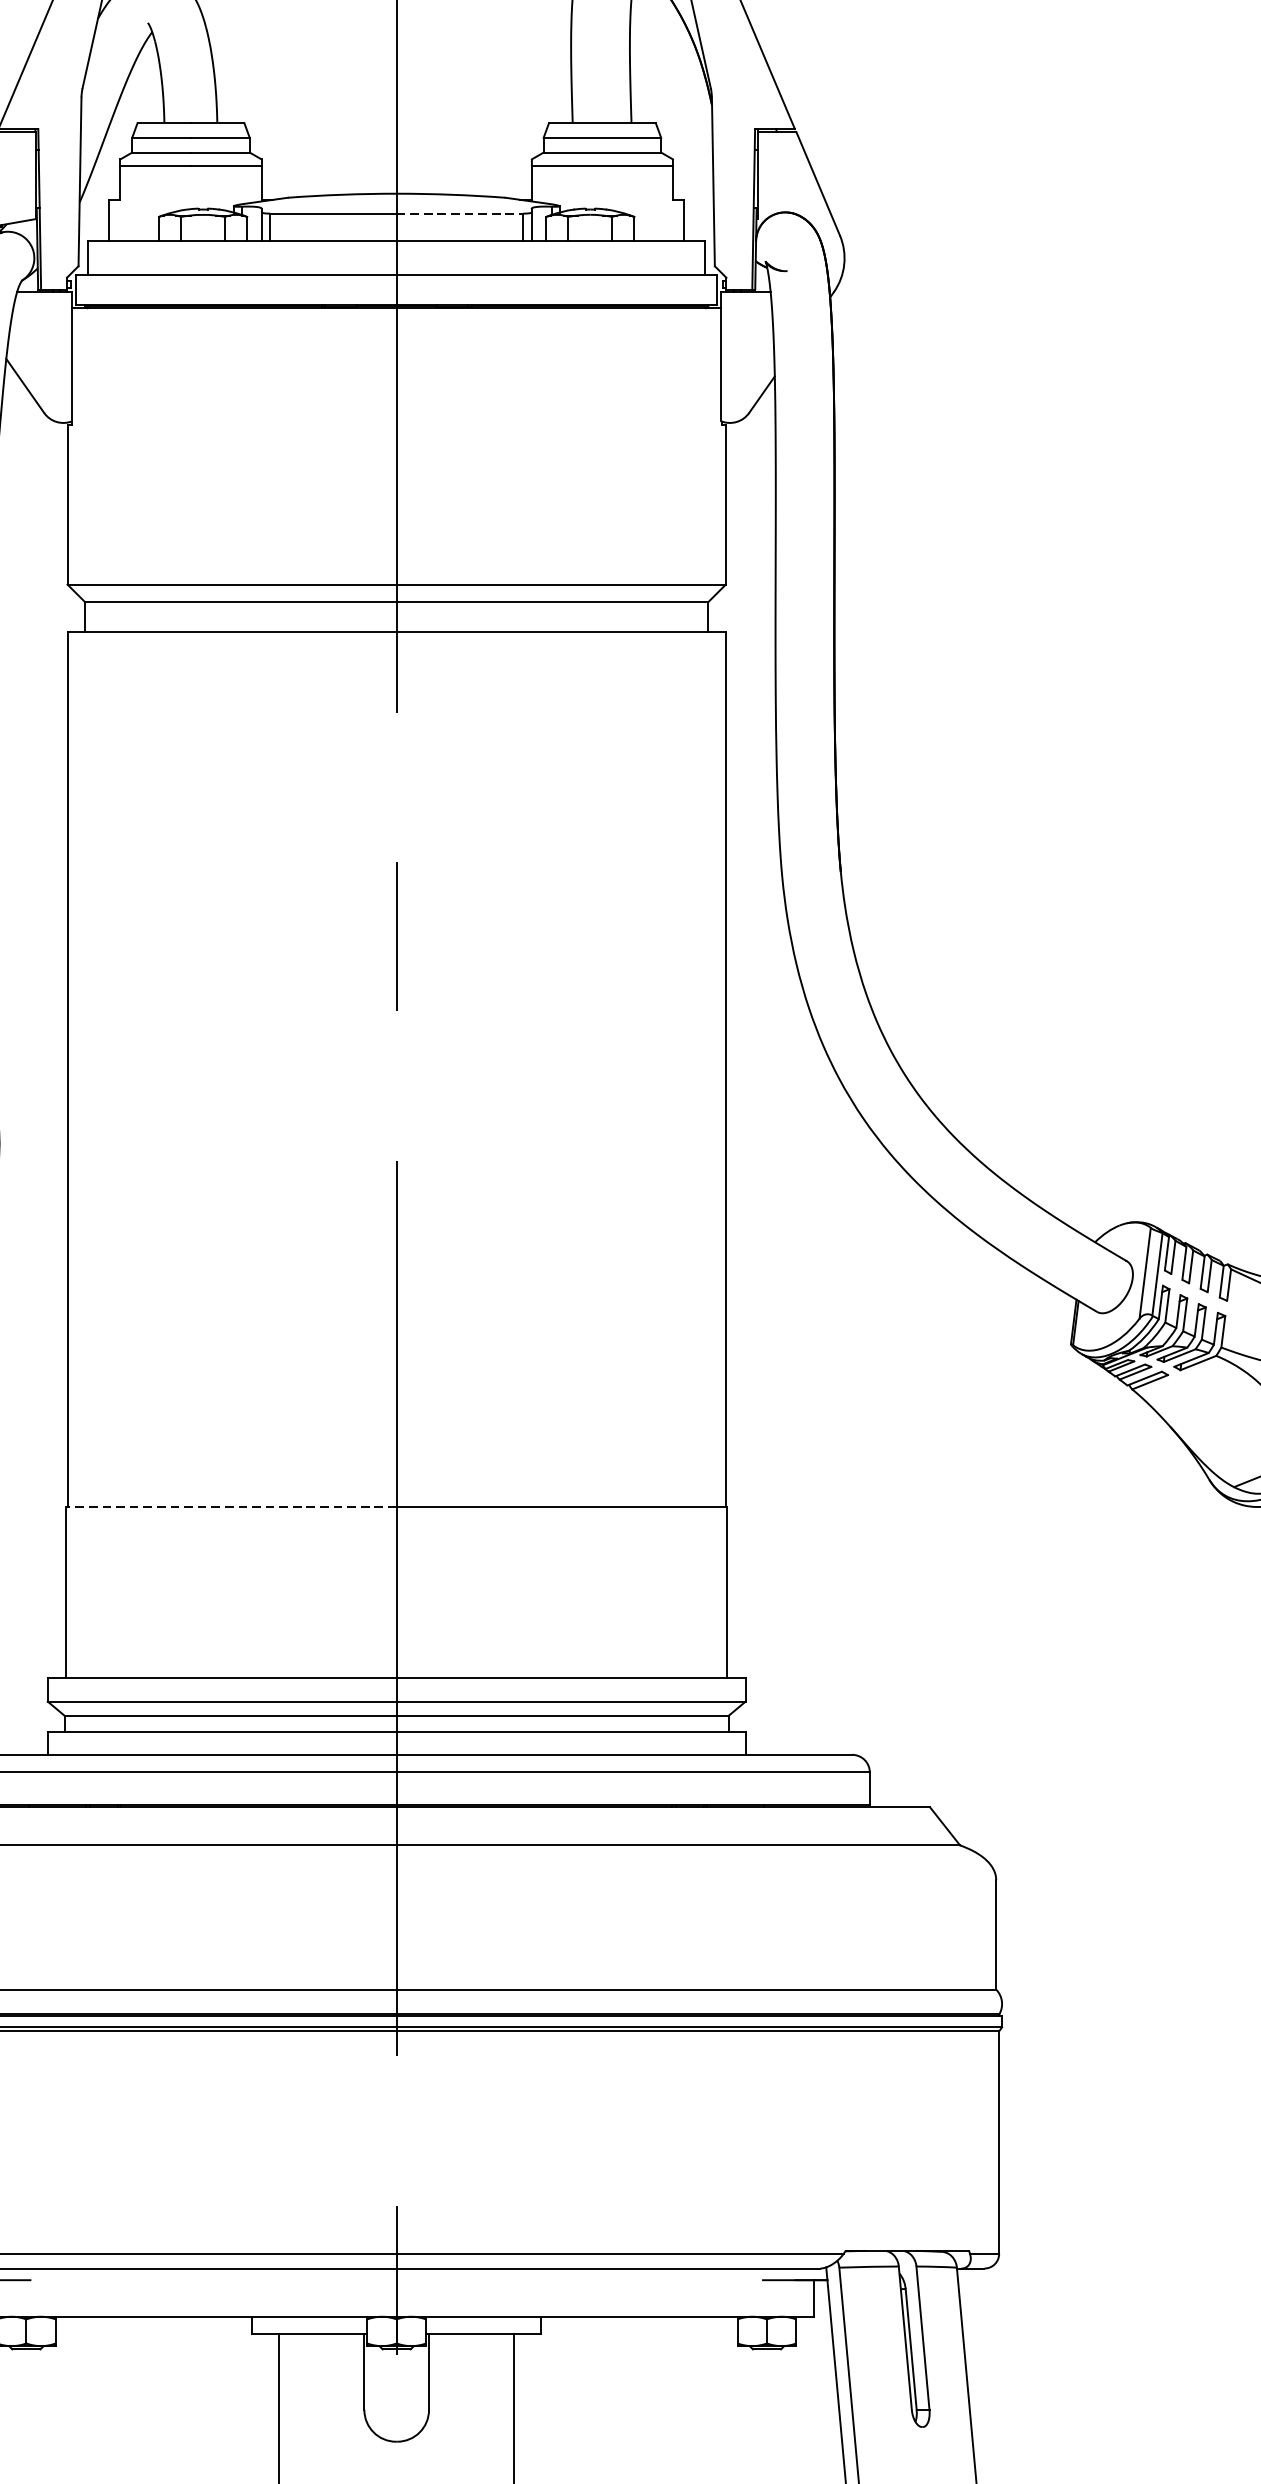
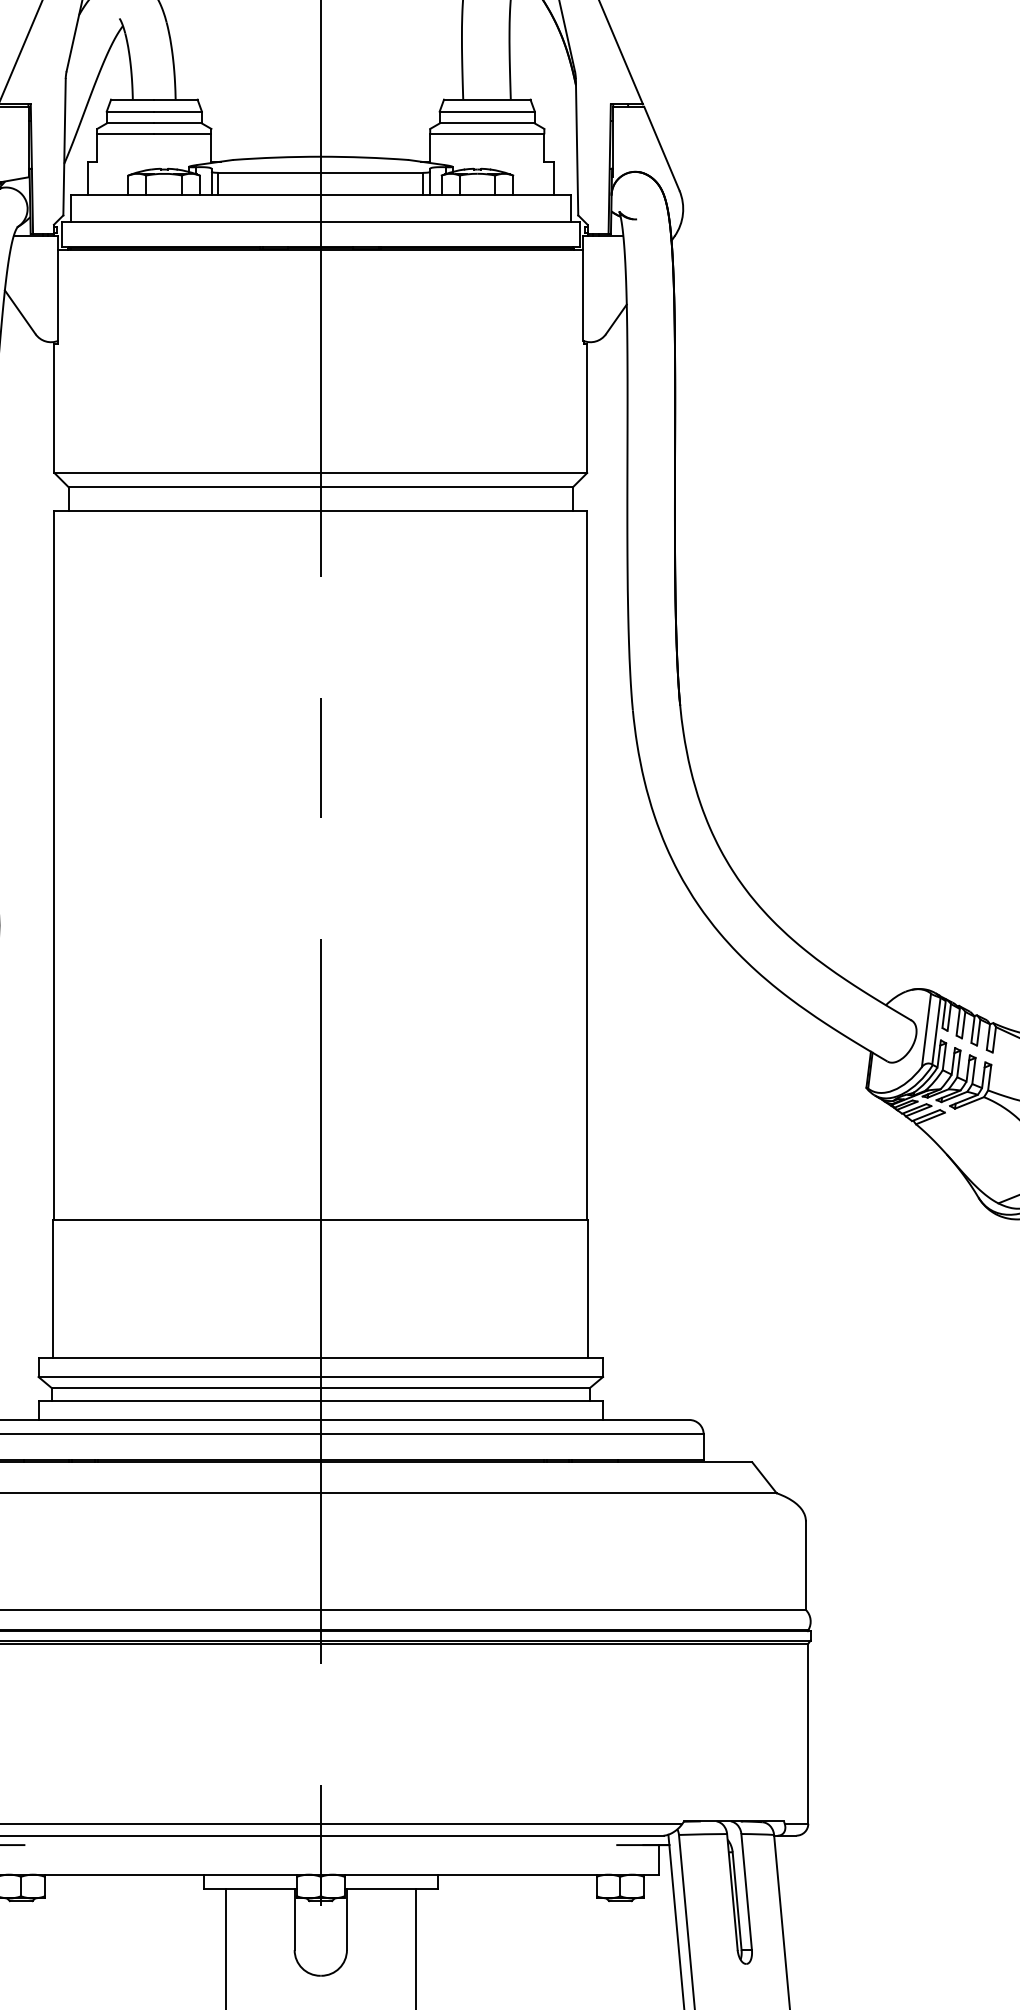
line: (460, 213) -> (372, 172), dashed -> solid
line: (231, 1507) -> (187, 1219), dashed -> solid

